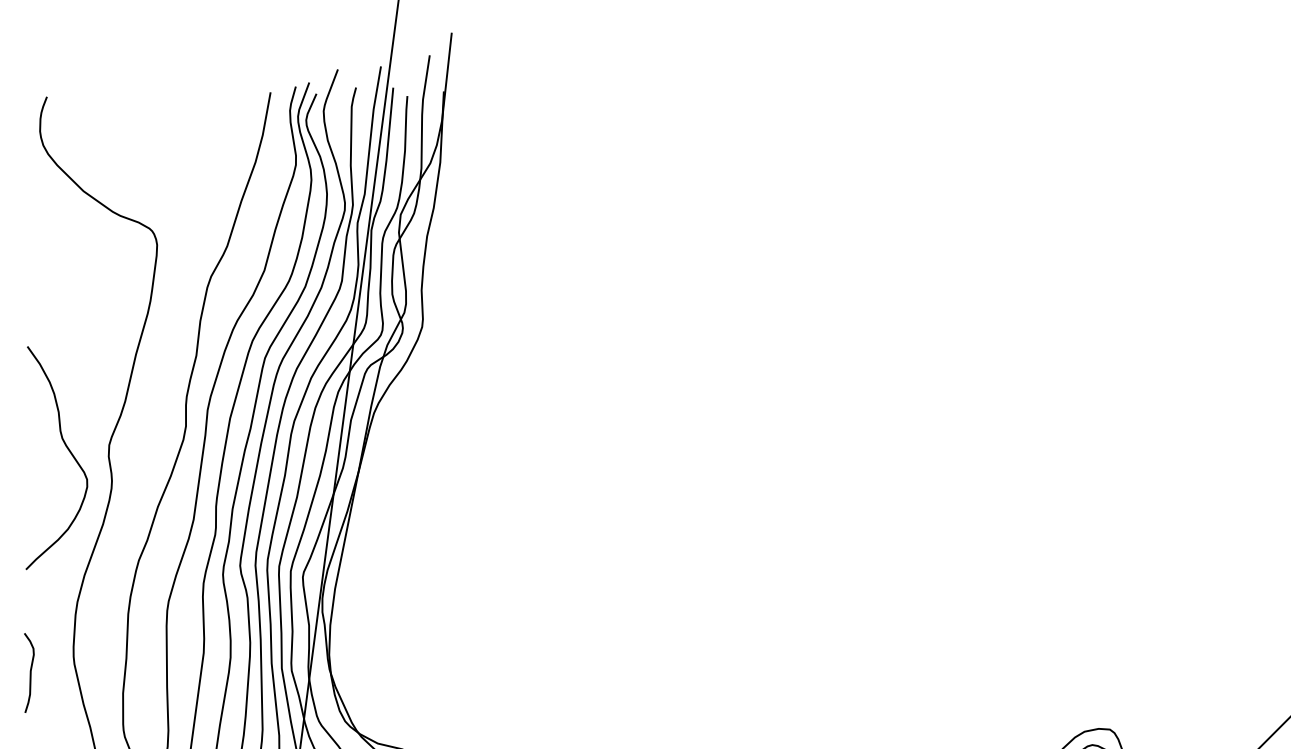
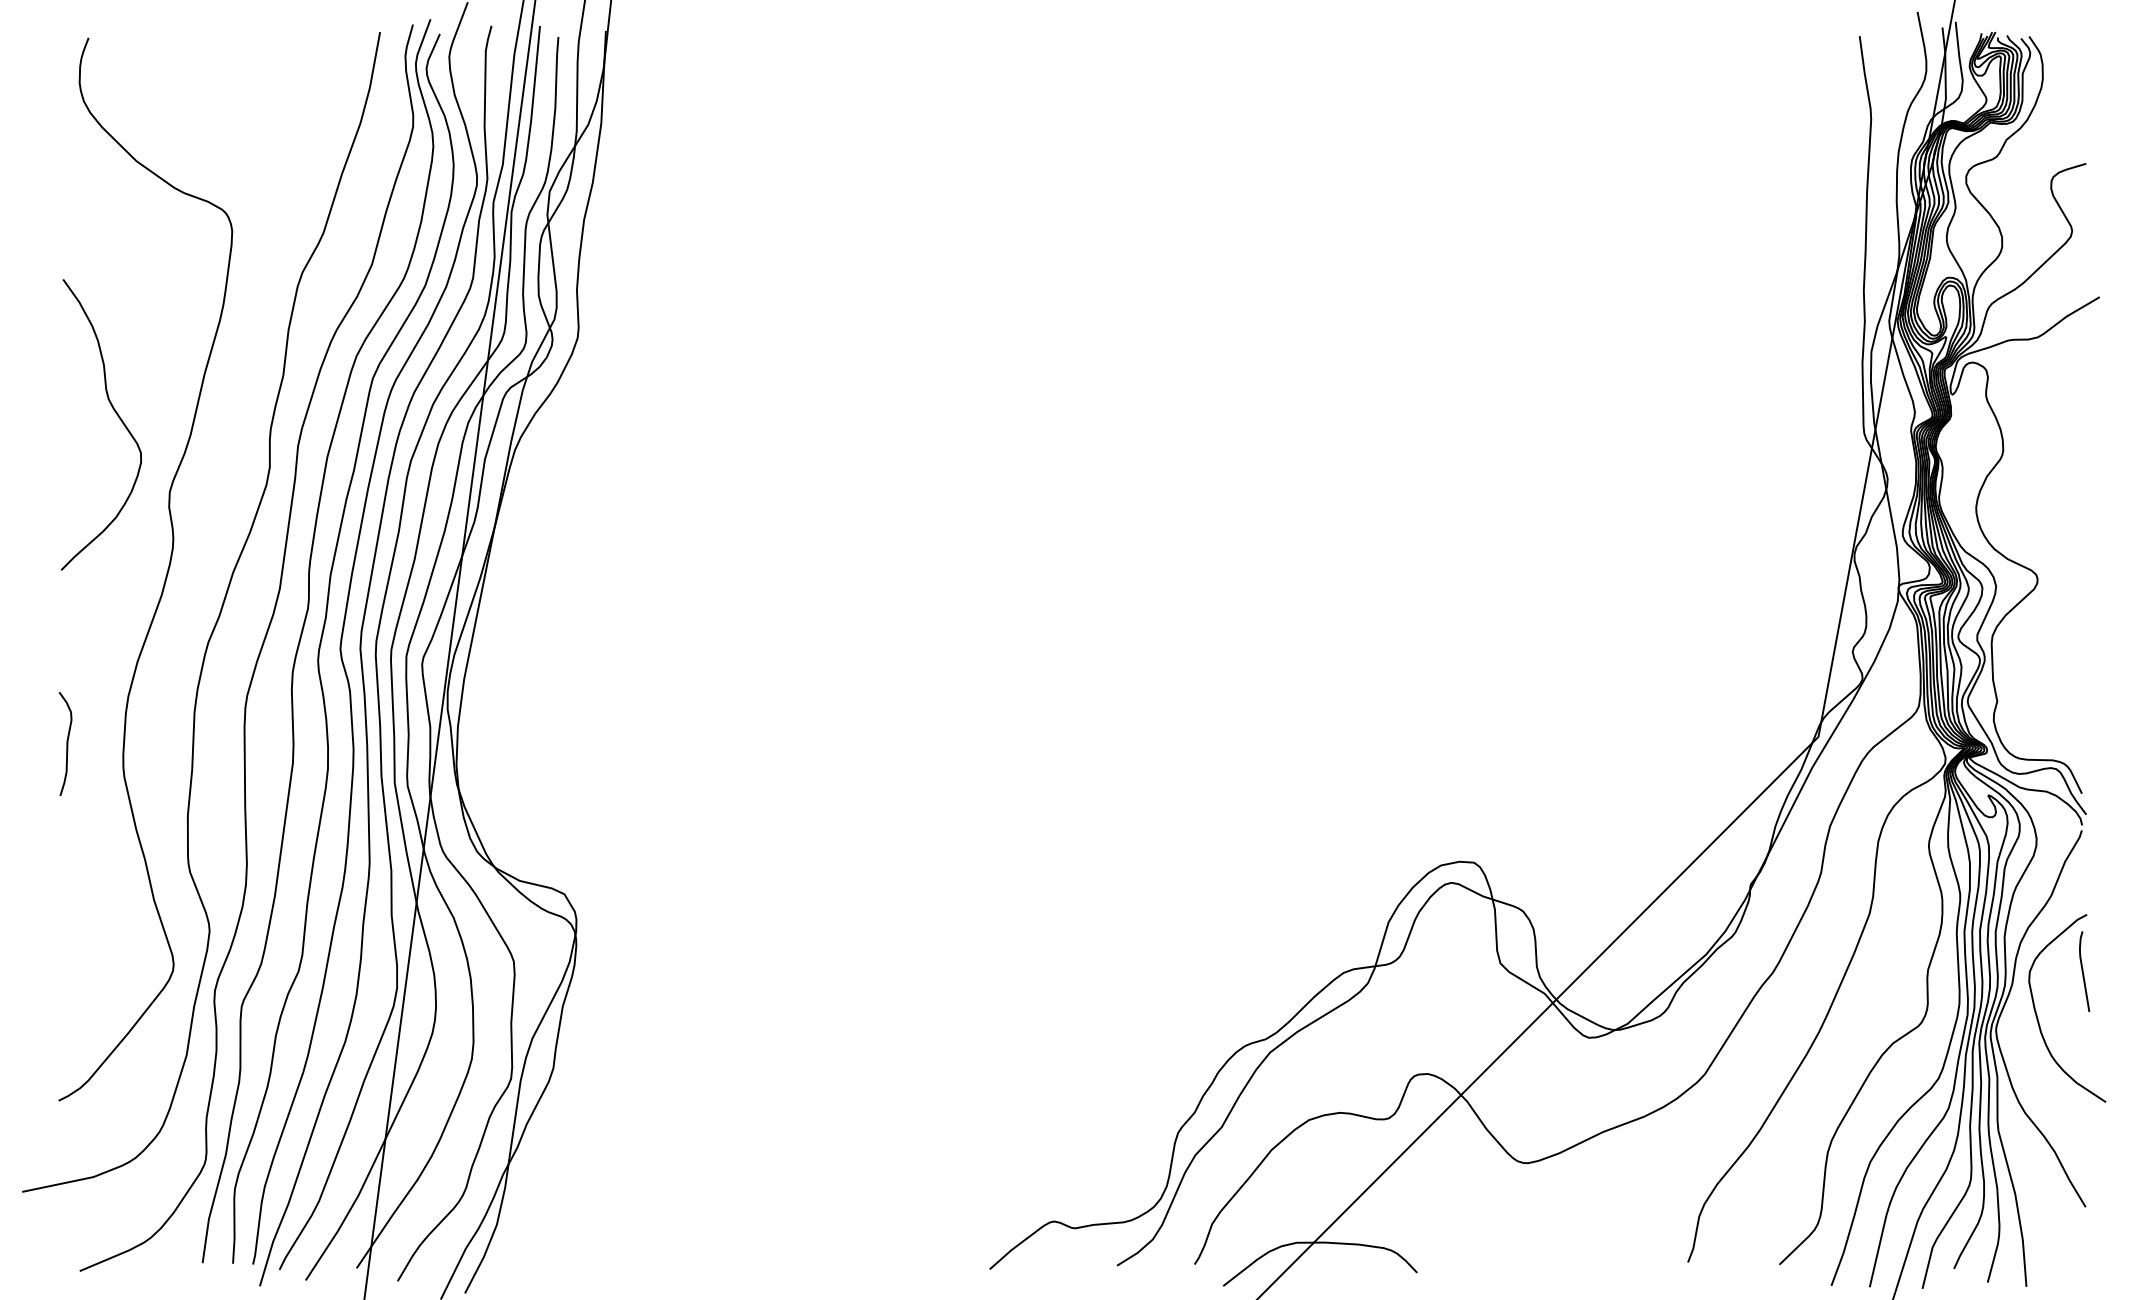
curve: (67, 449) -> (115, 413), moved
curve: (30, 672) -> (66, 743), moved

